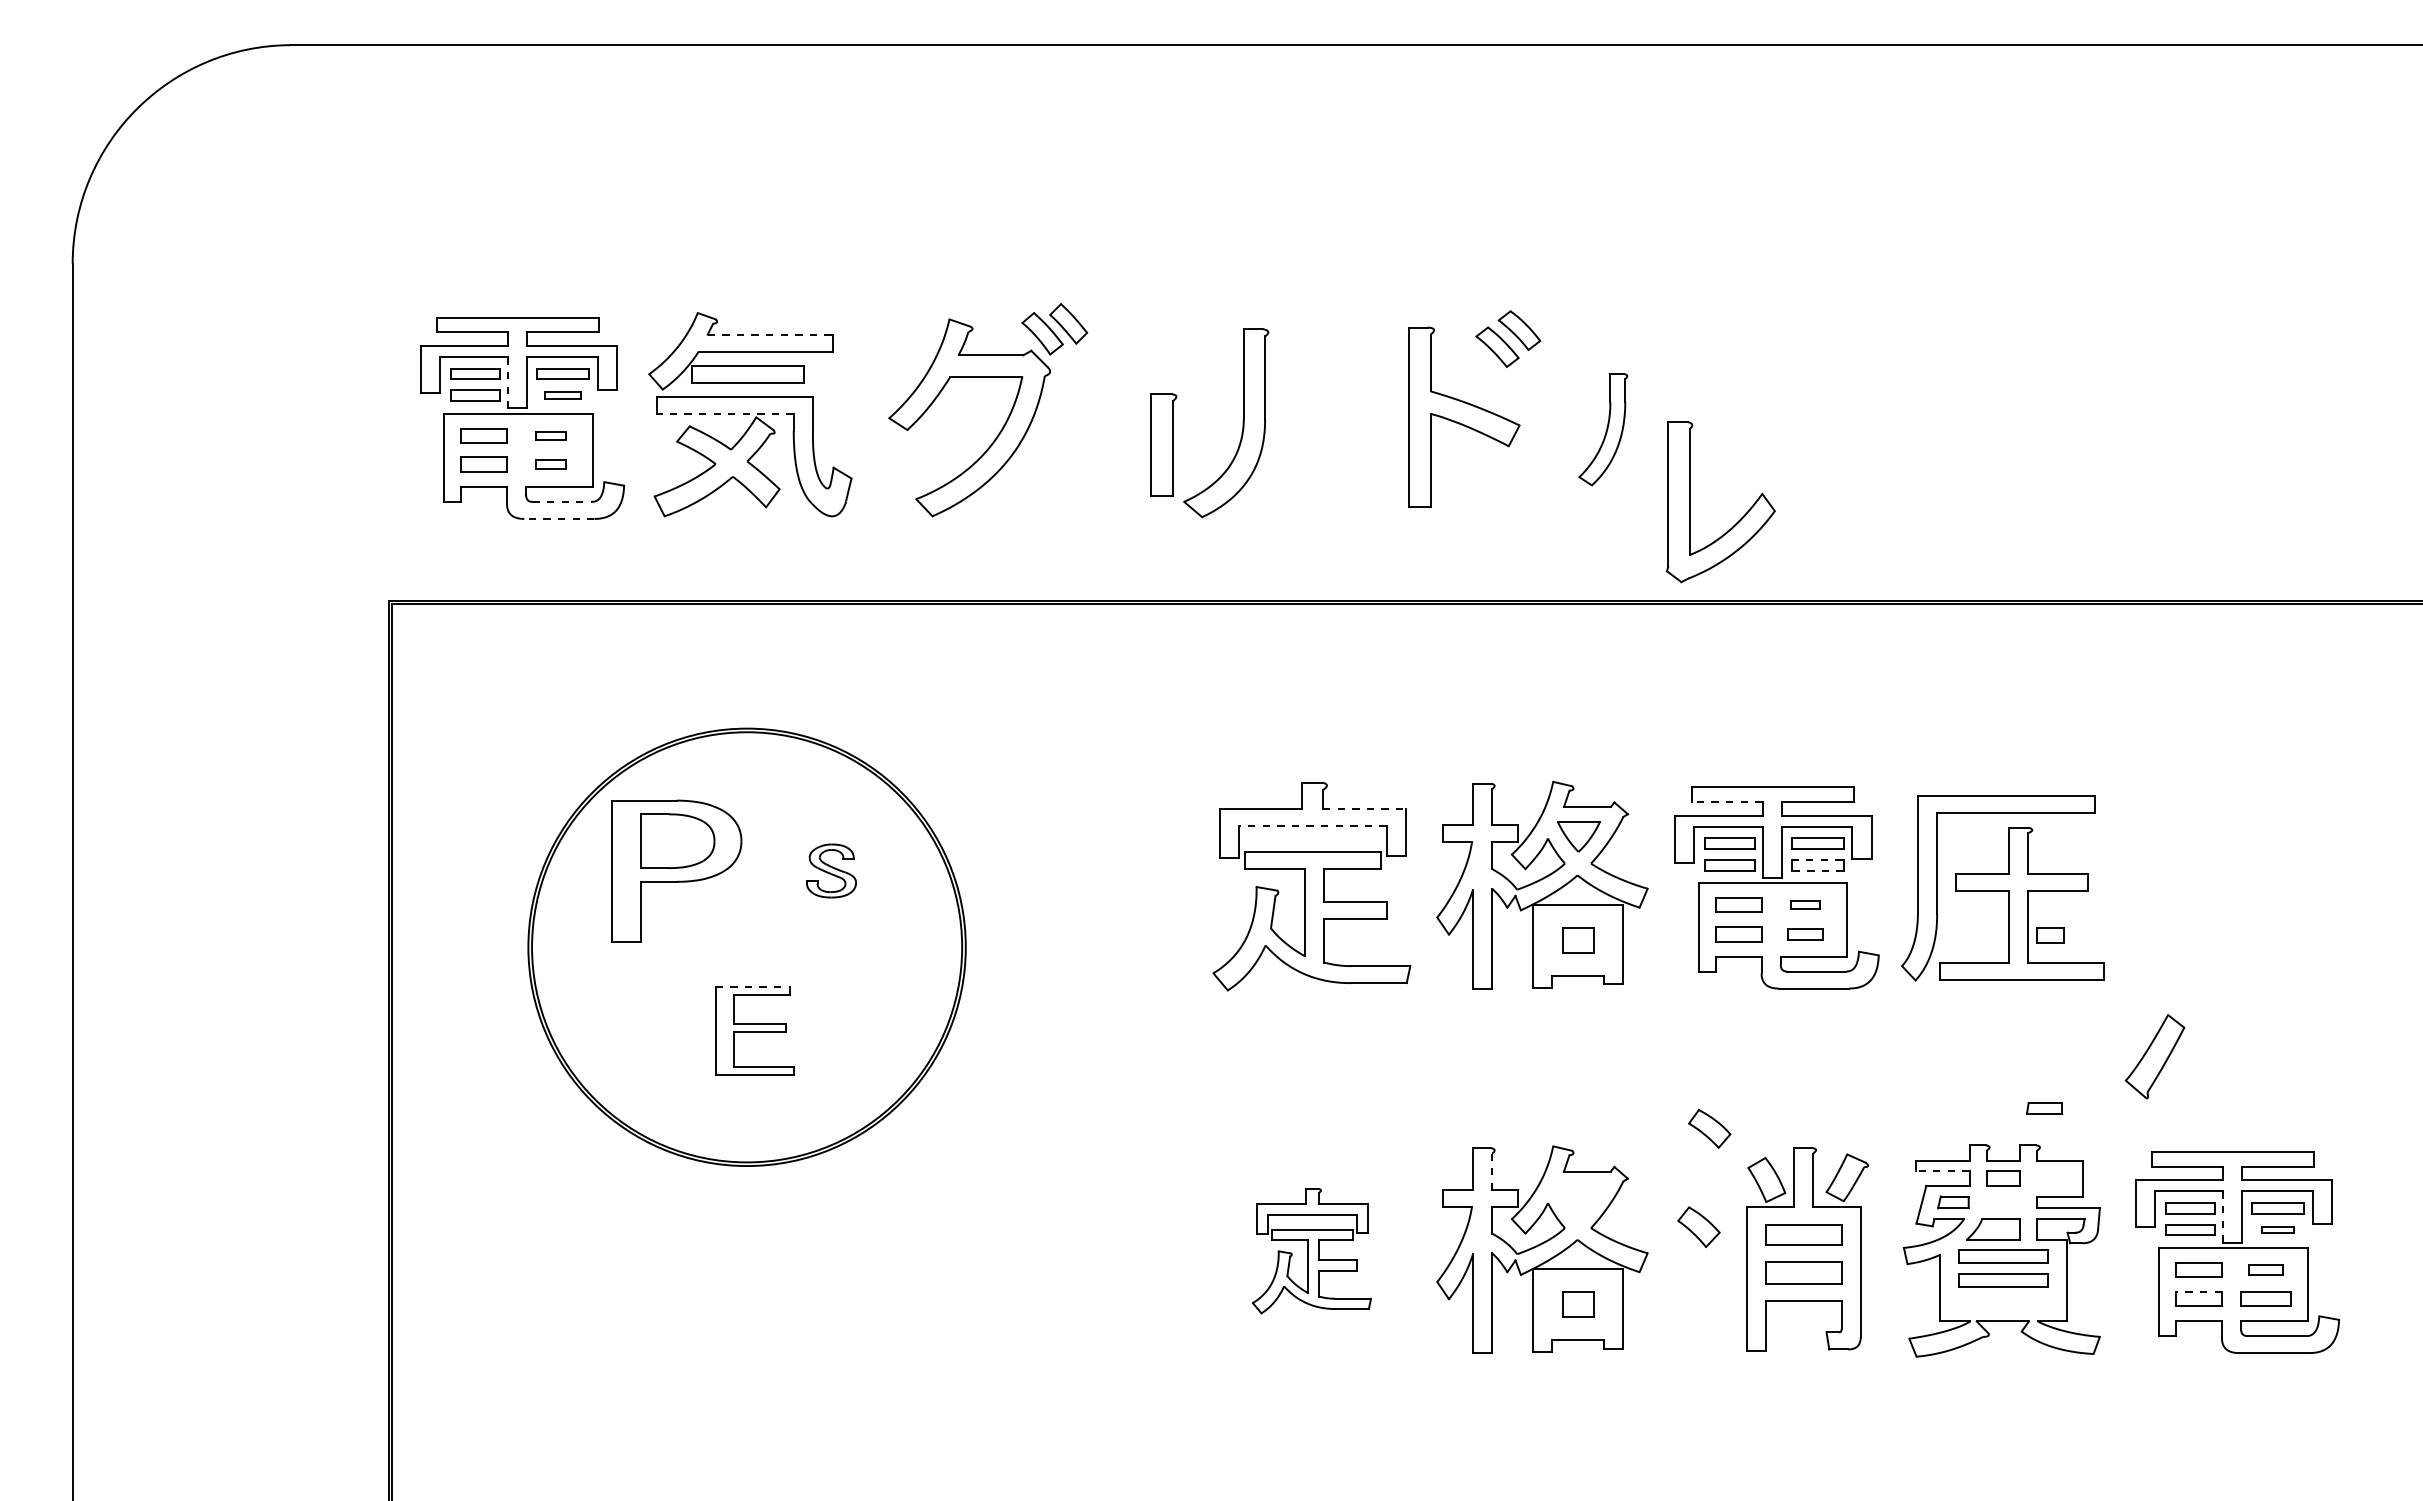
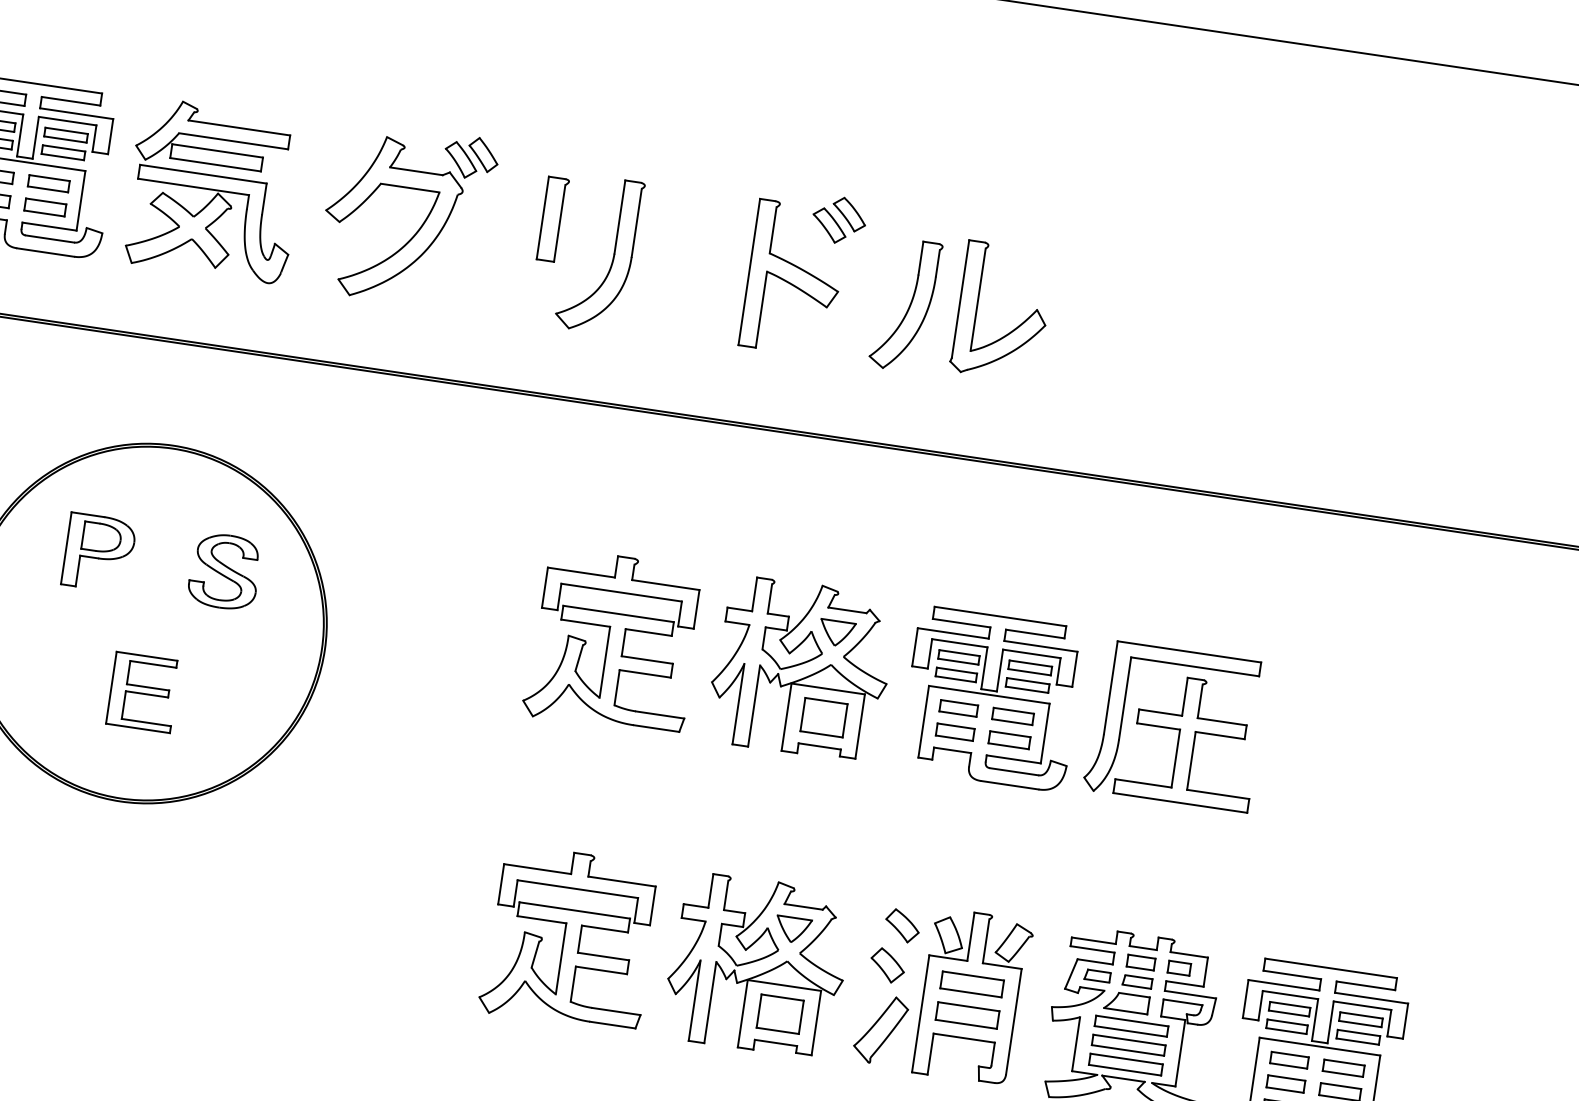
line: (770, 334) -> (239, 127), dashed -> solid
line: (507, 382) -> (19, 135), dashed -> solid
part: (562, 395) -> (63, 152), size x1.43
line: (725, 413) -> (193, 186), dashed -> solid
part: (1603, 429) -> (905, 305), size x1.43
part: (550, 435) -> (48, 183), size x1.67
part: (1163, 444) -> (552, 218), moved
part: (550, 464) -> (45, 207), size x1.67
line: (562, 501) -> (50, 238), dashed -> solid
line: (558, 518) -> (45, 252), dashed -> solid
part: (1738, 520) -> (1014, 328), moved
line: (1726, 802) -> (961, 623), dashed -> solid
line: (1364, 808) -> (665, 584), dashed -> solid
line: (1312, 825) -> (621, 592), dashed -> solid
line: (1818, 860) -> (1028, 681), dashed -> solid
part: (677, 870) -> (99, 552), size x0.62
part: (831, 870) -> (224, 571), size x1.67
line: (1817, 870) -> (1026, 689), dashed -> solid
part: (1805, 904) -> (1013, 715), size x1.67
part: (1805, 934) -> (1009, 740), size x1.43
part: (2050, 935) -> (1179, 968), moved
part: (1577, 940) -> (823, 717), size x1.67
line: (753, 986) -> (147, 656), dashed -> solid
part: (2154, 1056) -> (880, 1029), moved
part: (2044, 1108) -> (1137, 981), moved
part: (1709, 1128) -> (902, 925), moved
line: (1942, 1171) -> (1092, 949), dashed -> solid
line: (1492, 1172) -> (726, 896), dashed -> solid
part: (1578, 1200) -> (792, 929), added
line: (2222, 1216) -> (1314, 1019), dashed -> solid
part: (2277, 1229) -> (1358, 1036), size x1.67
part: (1311, 1250) -> (569, 937), size x1.67
part: (2265, 1269) -> (1343, 1068), size x1.43
line: (2199, 1291) -> (1287, 1078), dashed -> solid
part: (2003, 1303) -> (1126, 1064), added
part: (1577, 1304) -> (779, 1013), size x1.67

